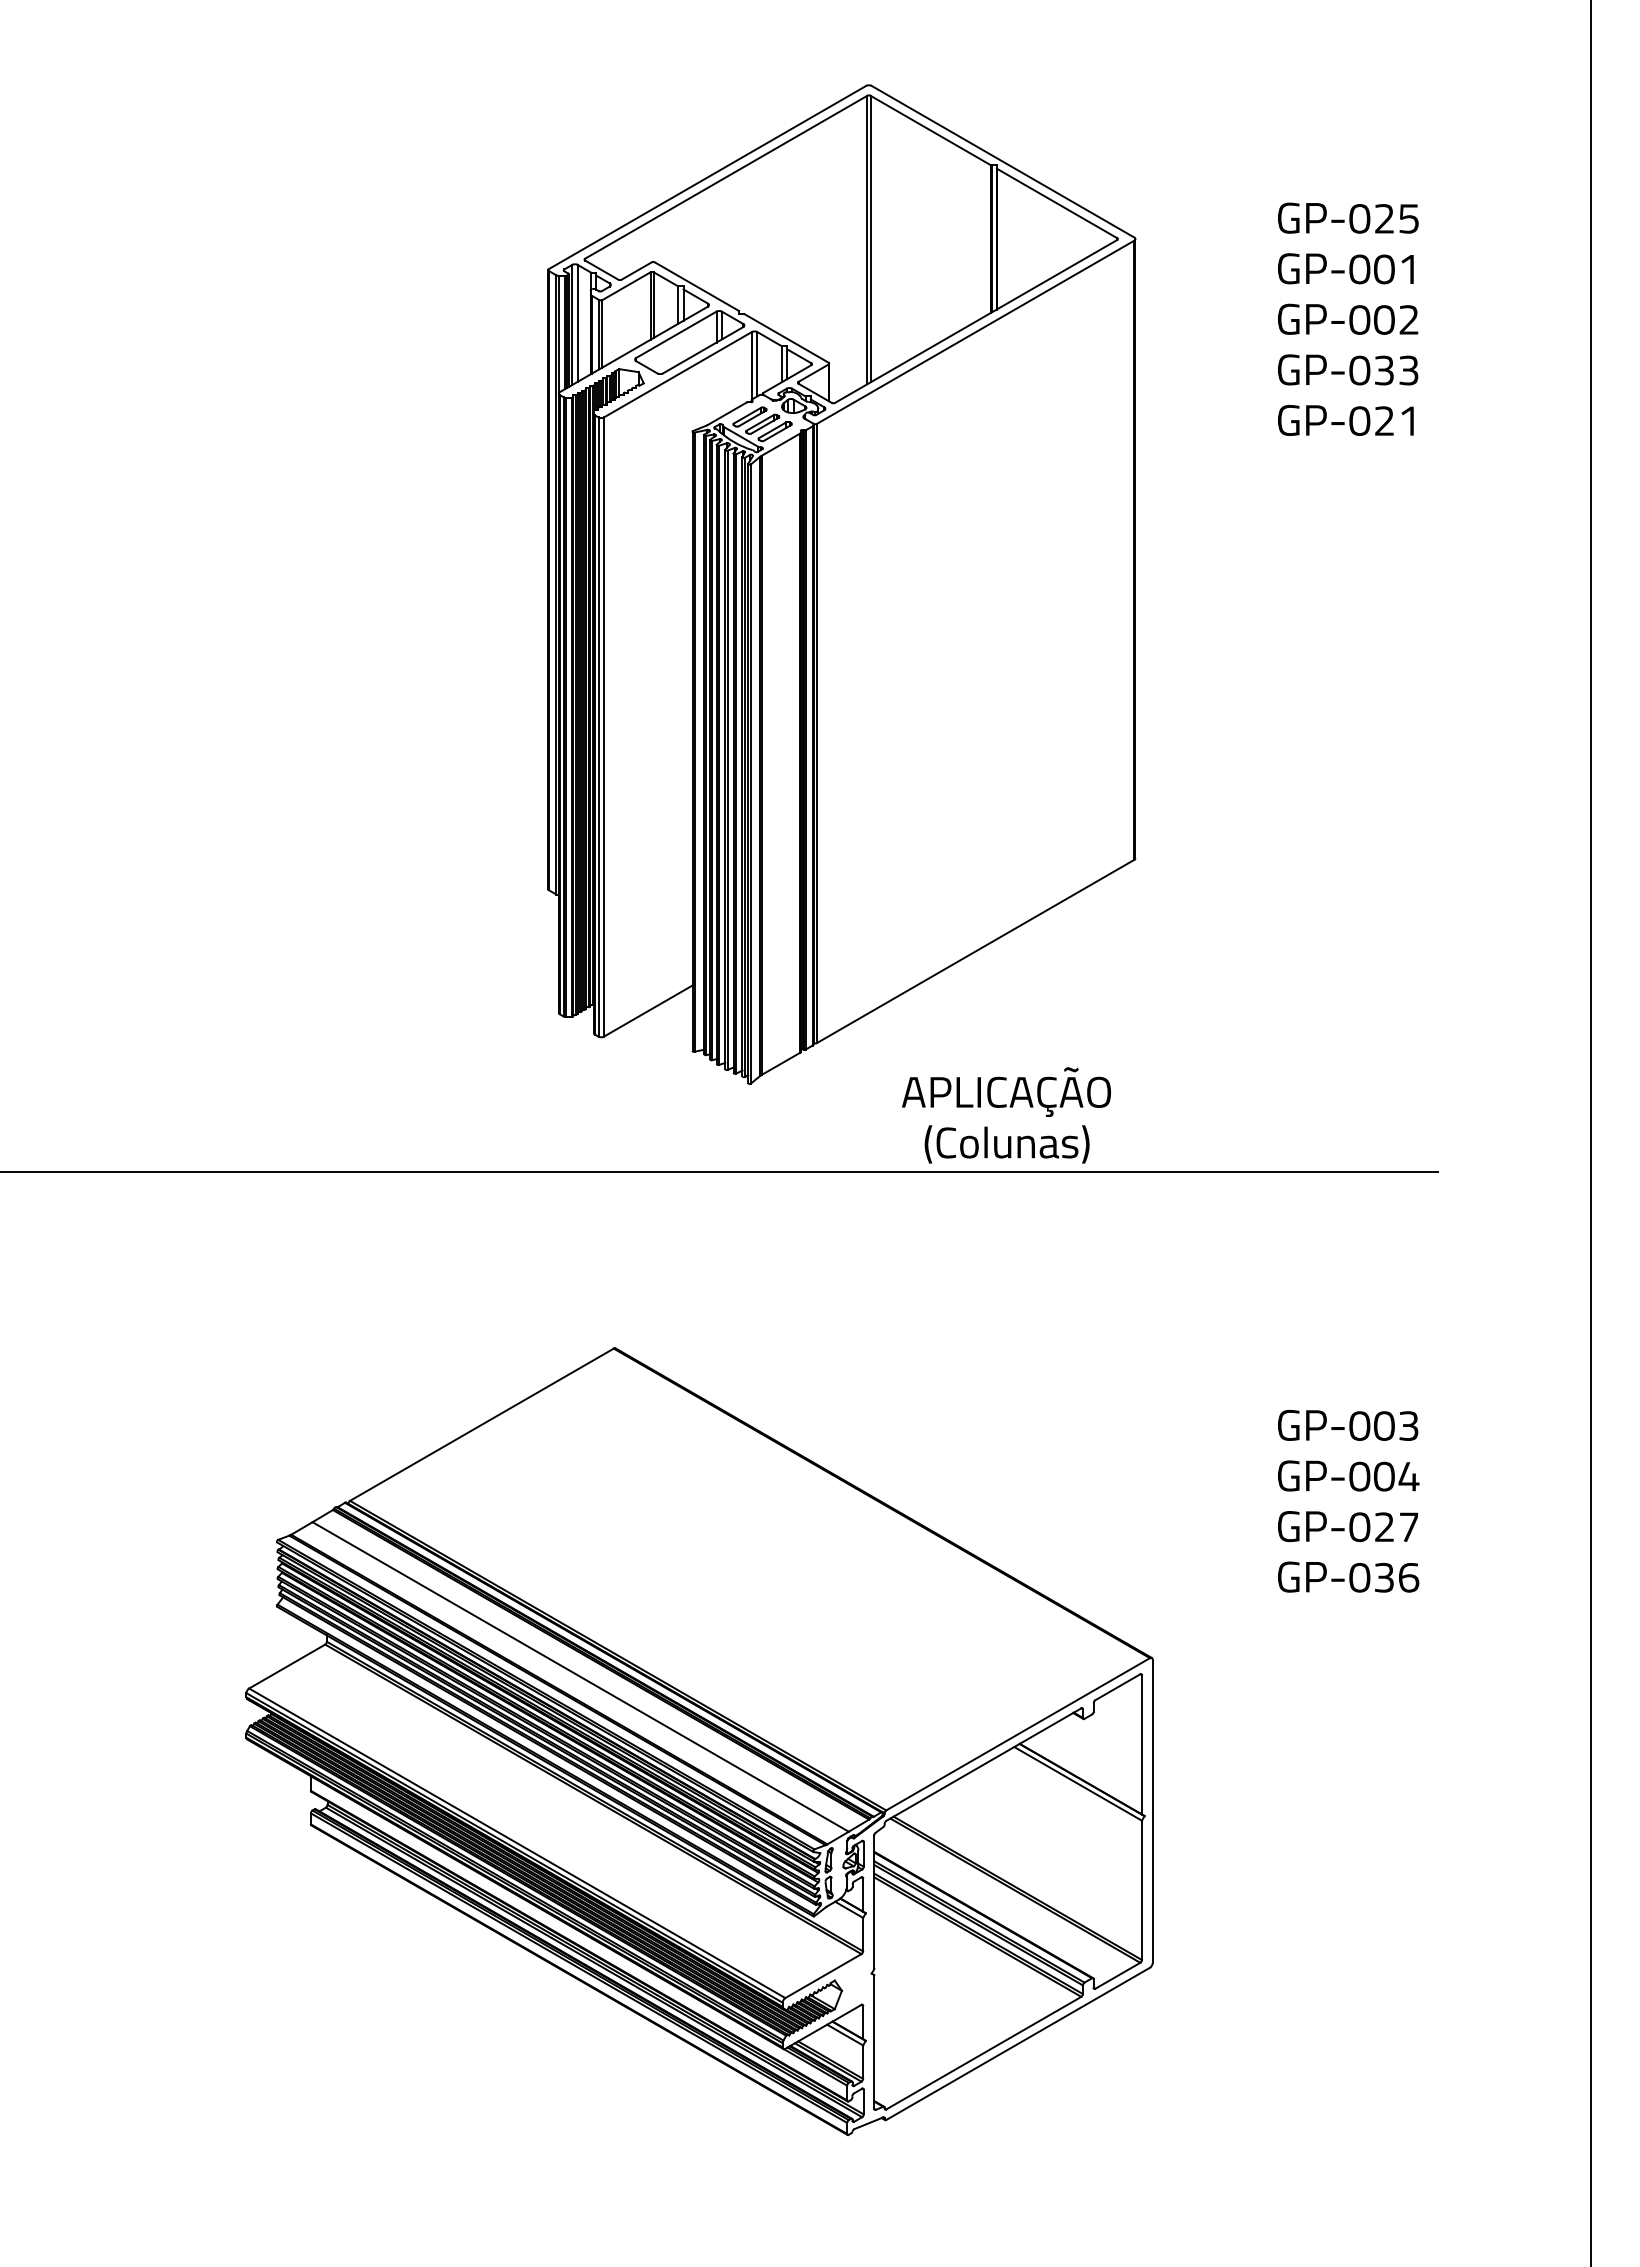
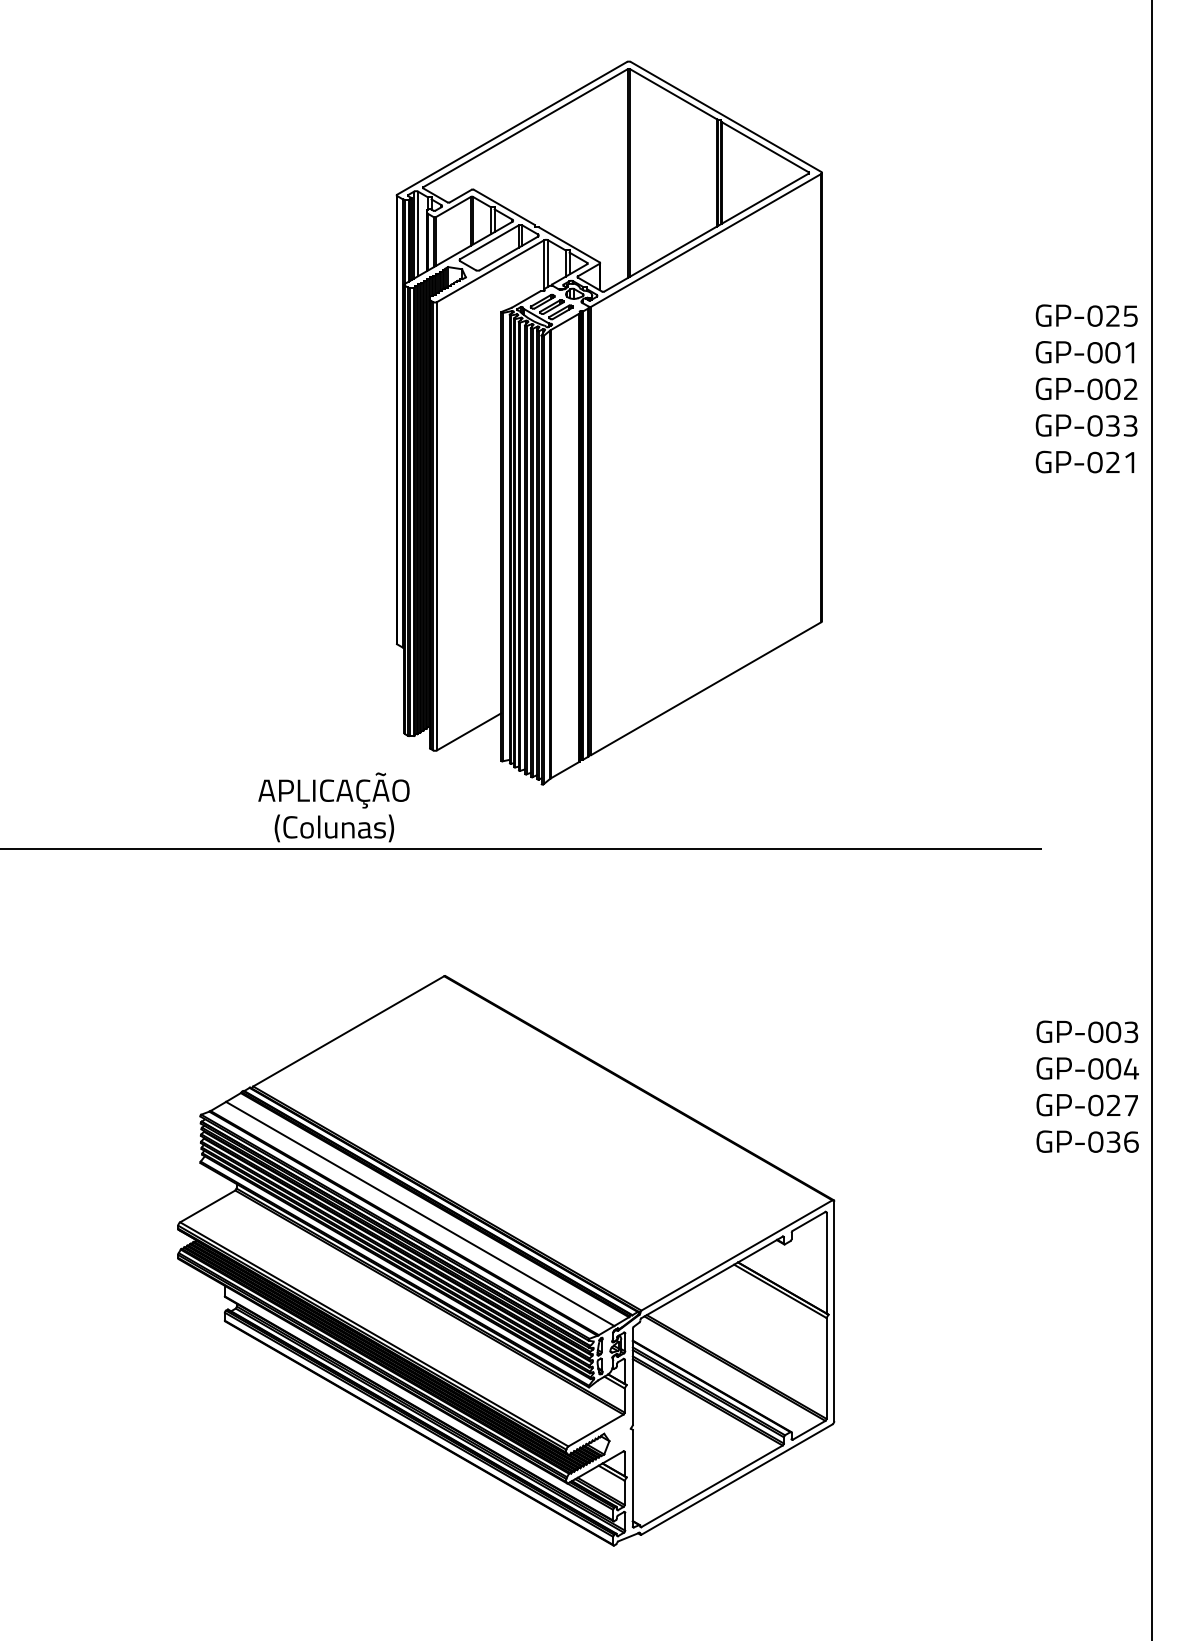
text: (1348, 318) -> (1086, 388), moved
text: (1006, 1115) -> (333, 807), moved
text: (1348, 1500) -> (1087, 1086), moved

